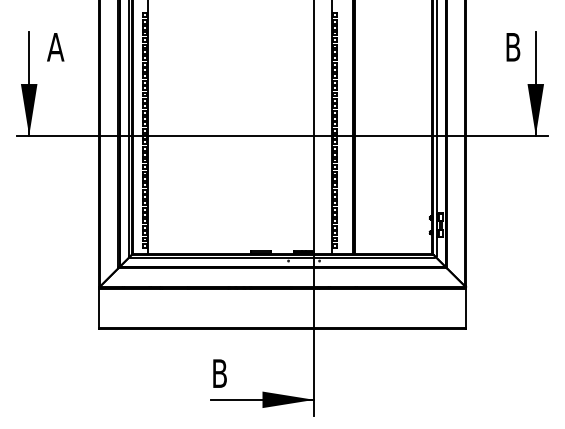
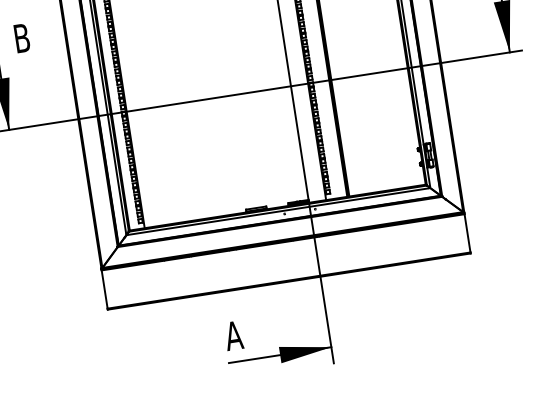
text: (55, 47) -> (21, 38), A -> B
text: (219, 373) -> (233, 335), B -> A

